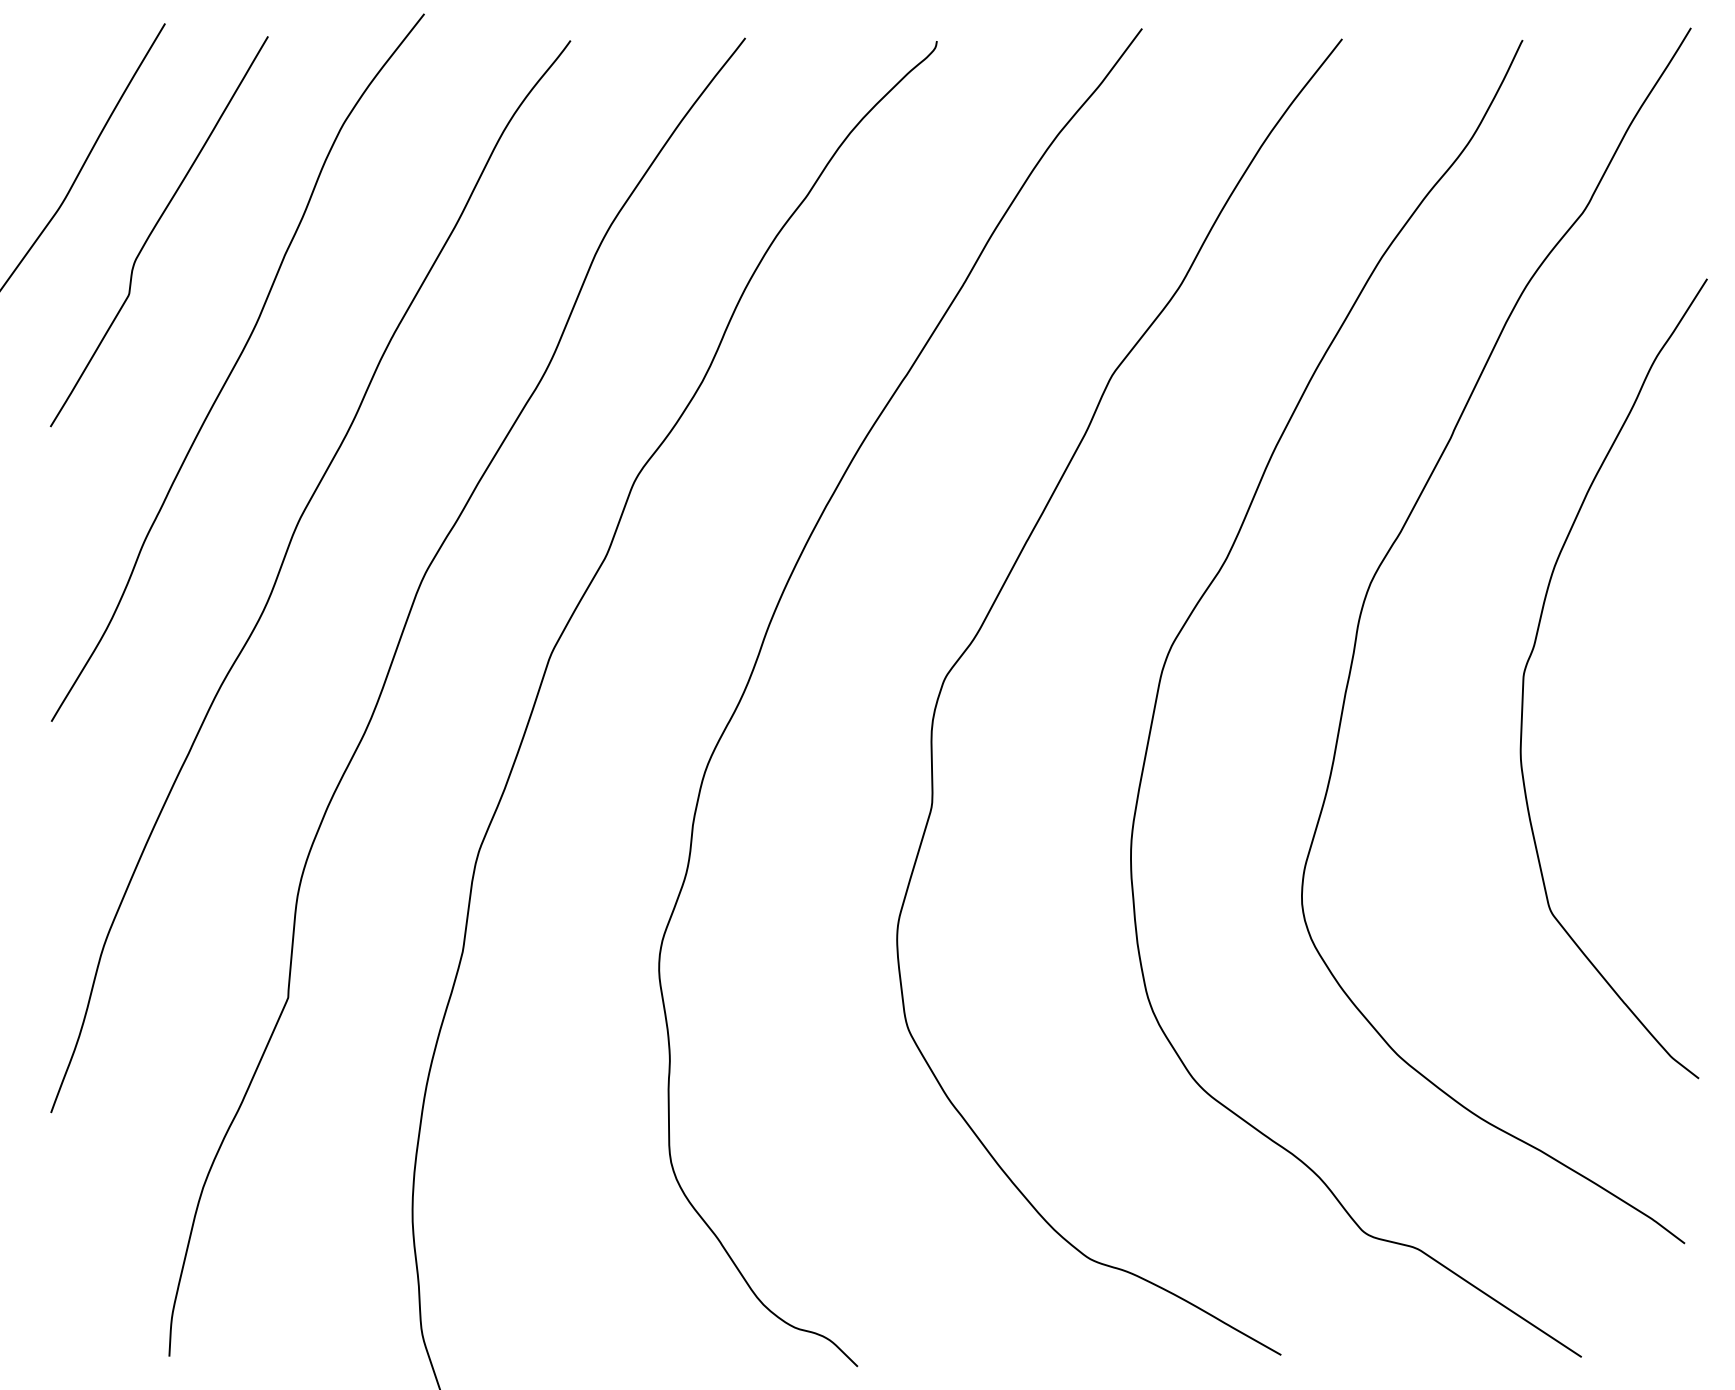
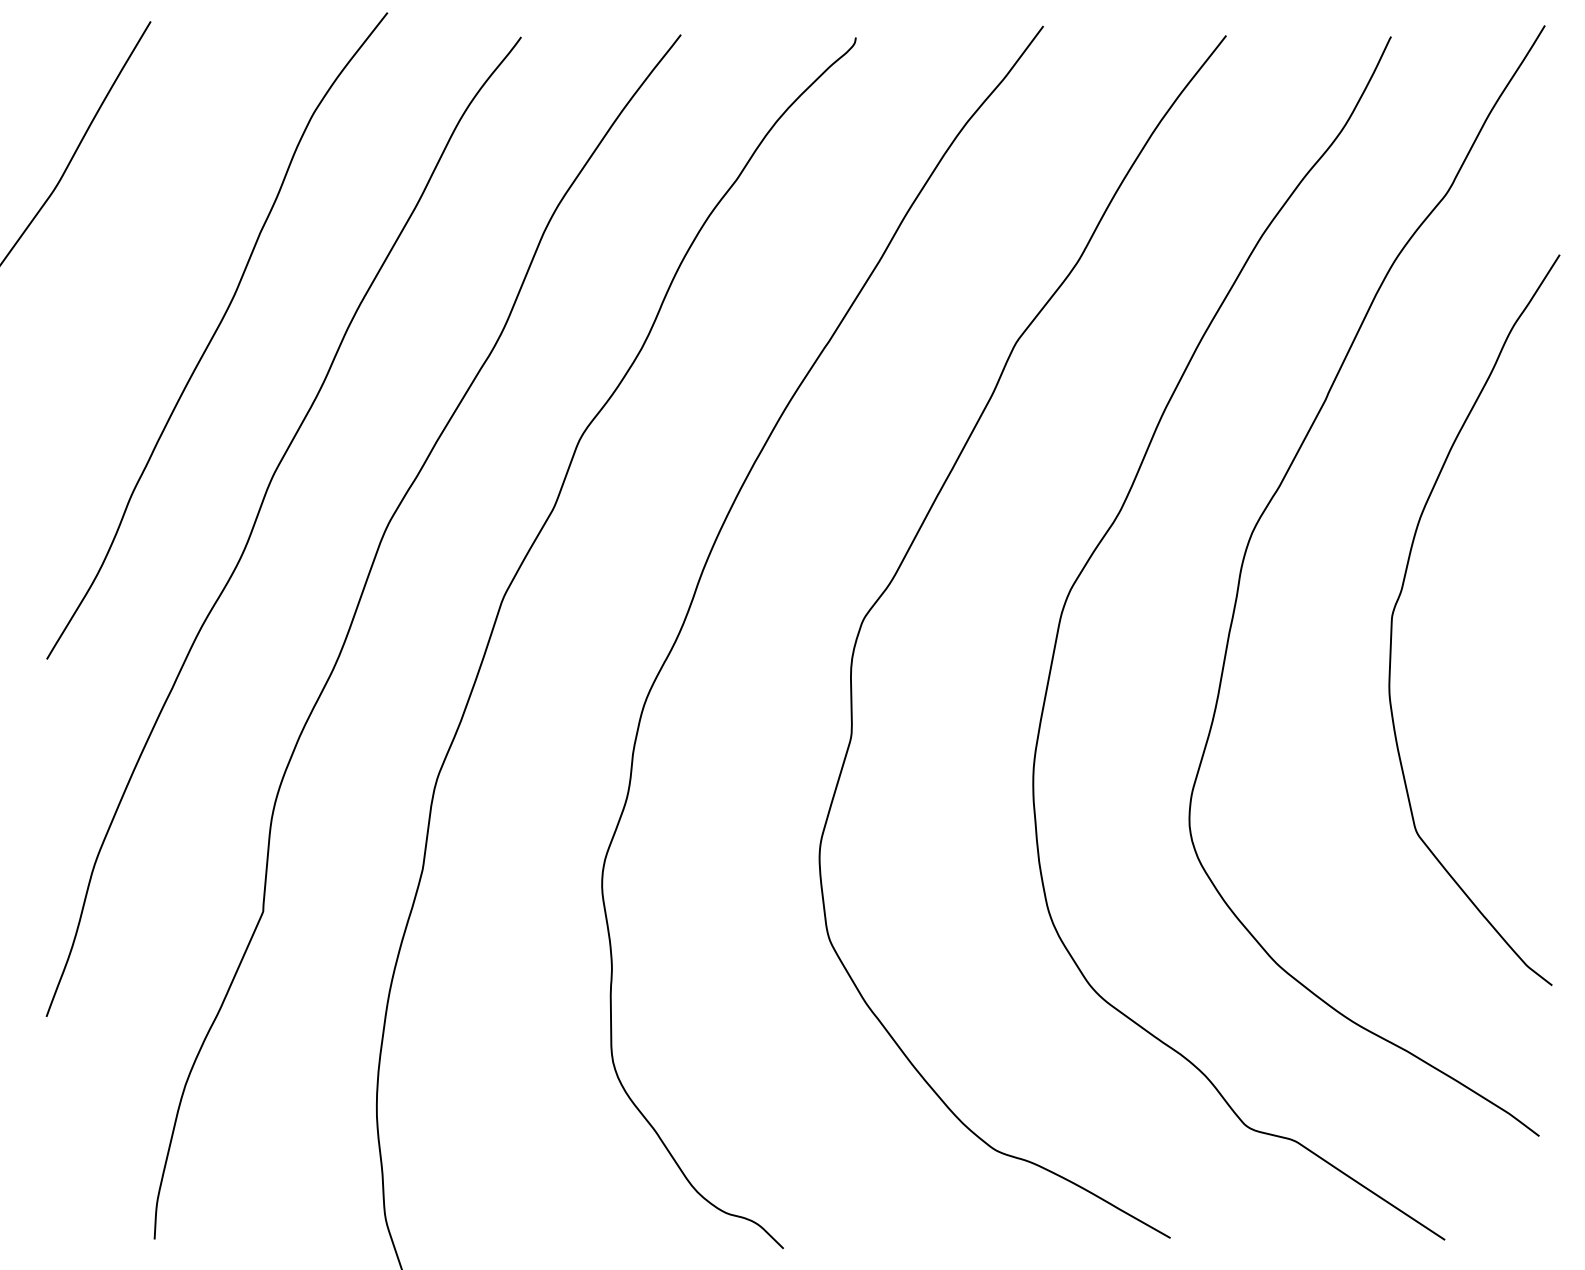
curve: (154, 229) -> (141, 209), removed

